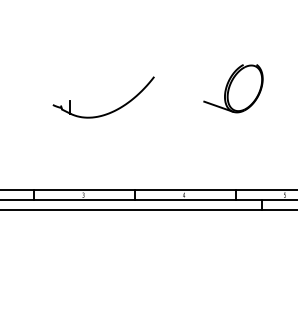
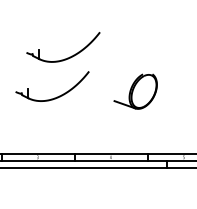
part: (125, 57) -> (68, 57), added
part: (233, 88) -> (135, 91), moved

